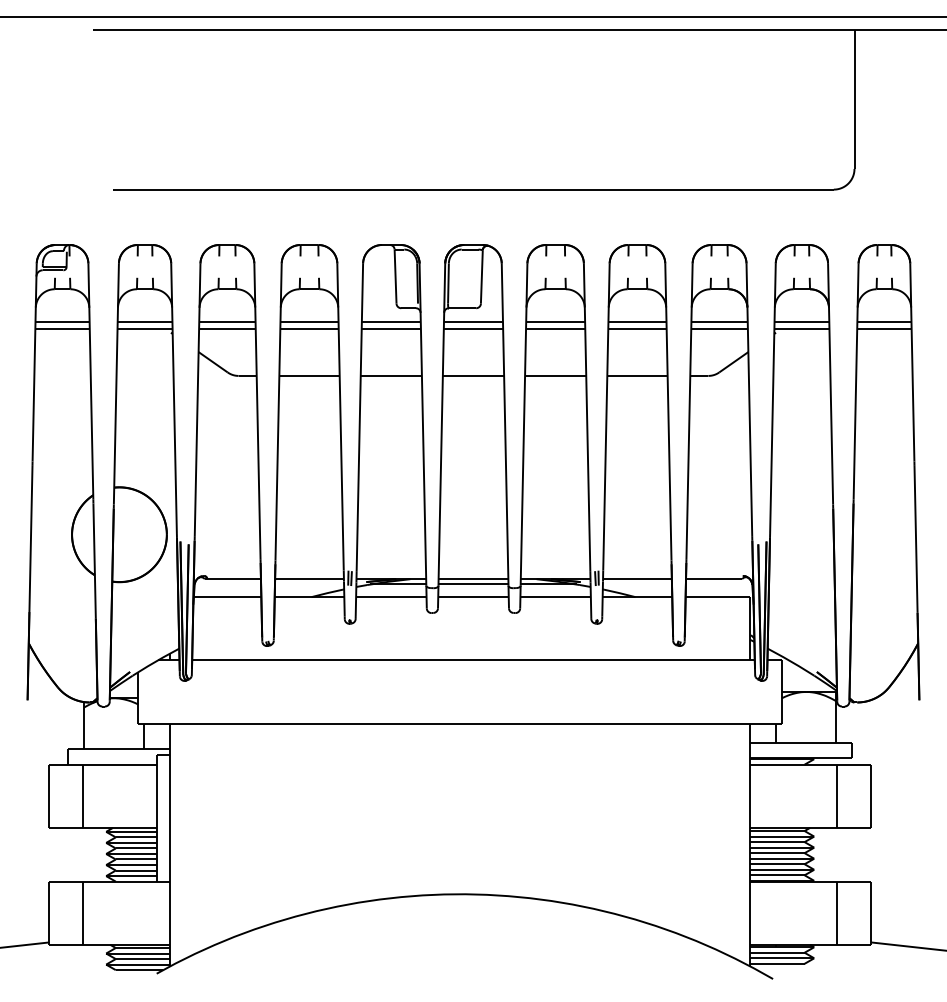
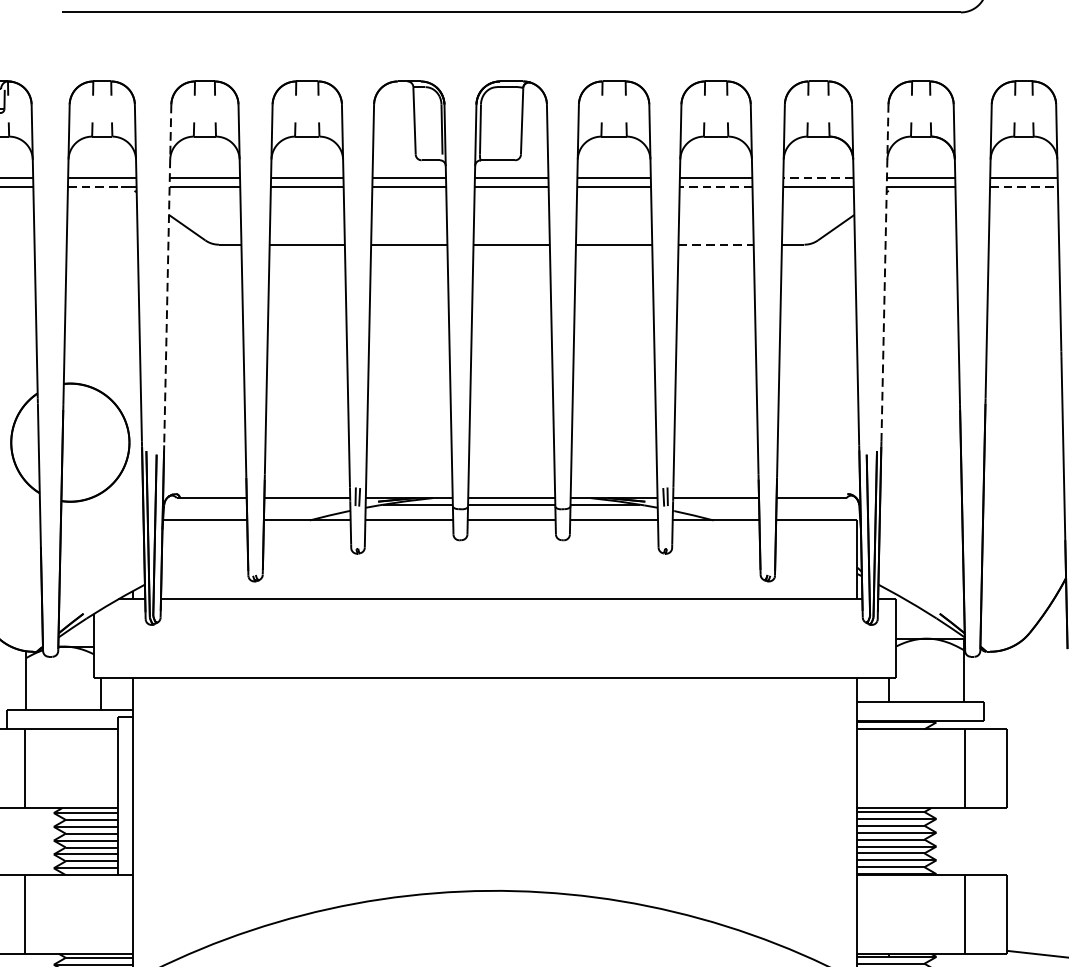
line: (719, 322) -> (818, 178), solid -> dashed
line: (139, 329) -> (95, 186), solid -> dashed
line: (636, 329) -> (714, 186), solid -> dashed
line: (884, 329) -> (1024, 186), solid -> dashed
line: (637, 375) -> (716, 244), solid -> dashed
line: (772, 398) -> (884, 272), solid -> dashed
line: (197, 400) -> (167, 275), solid -> dashed

